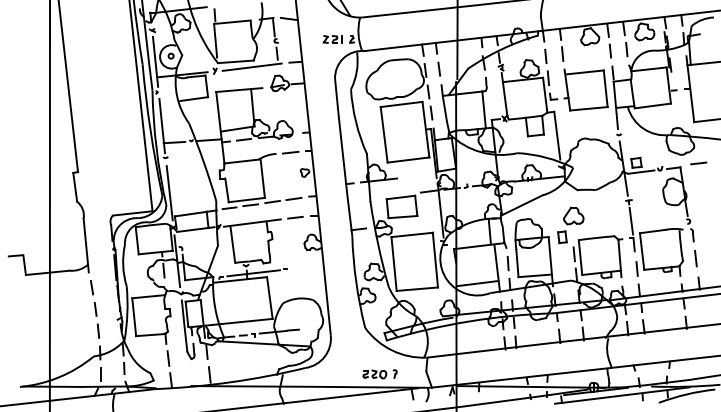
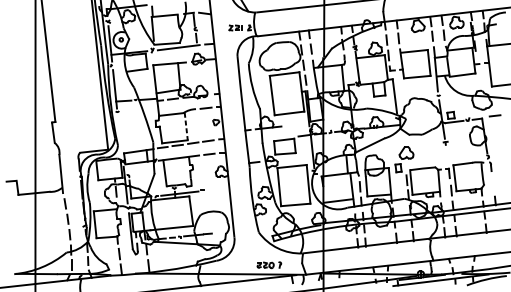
line: (262, 179) -> (186, 127), solid -> dashed
line: (169, 193) -> (120, 137), removed
line: (631, 220) -> (447, 156), removed
line: (695, 258) -> (492, 183), removed

